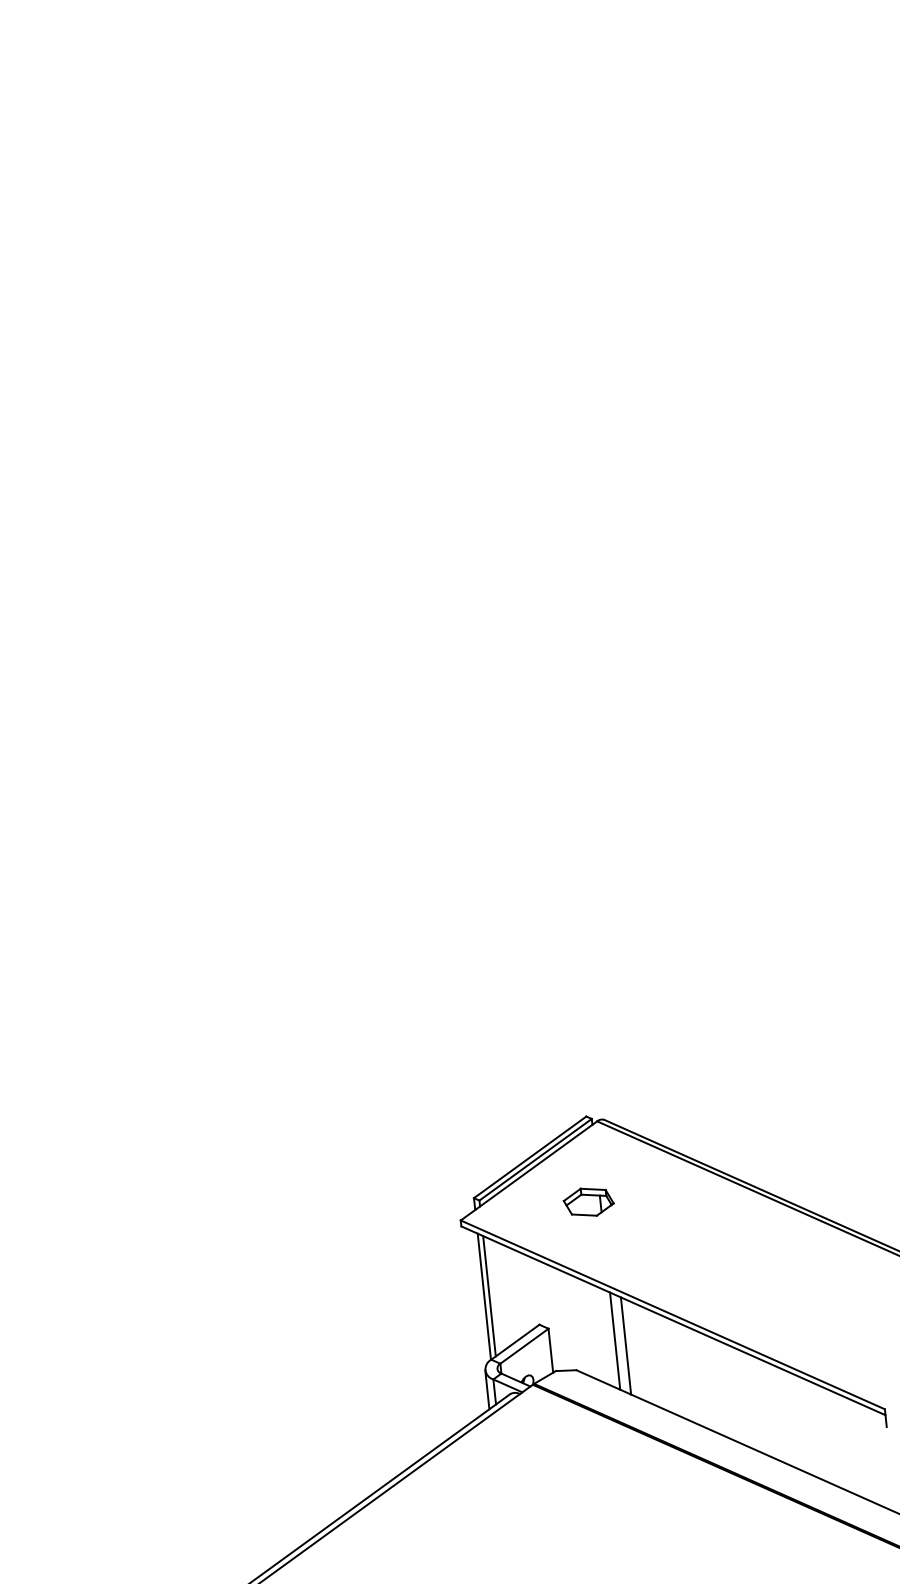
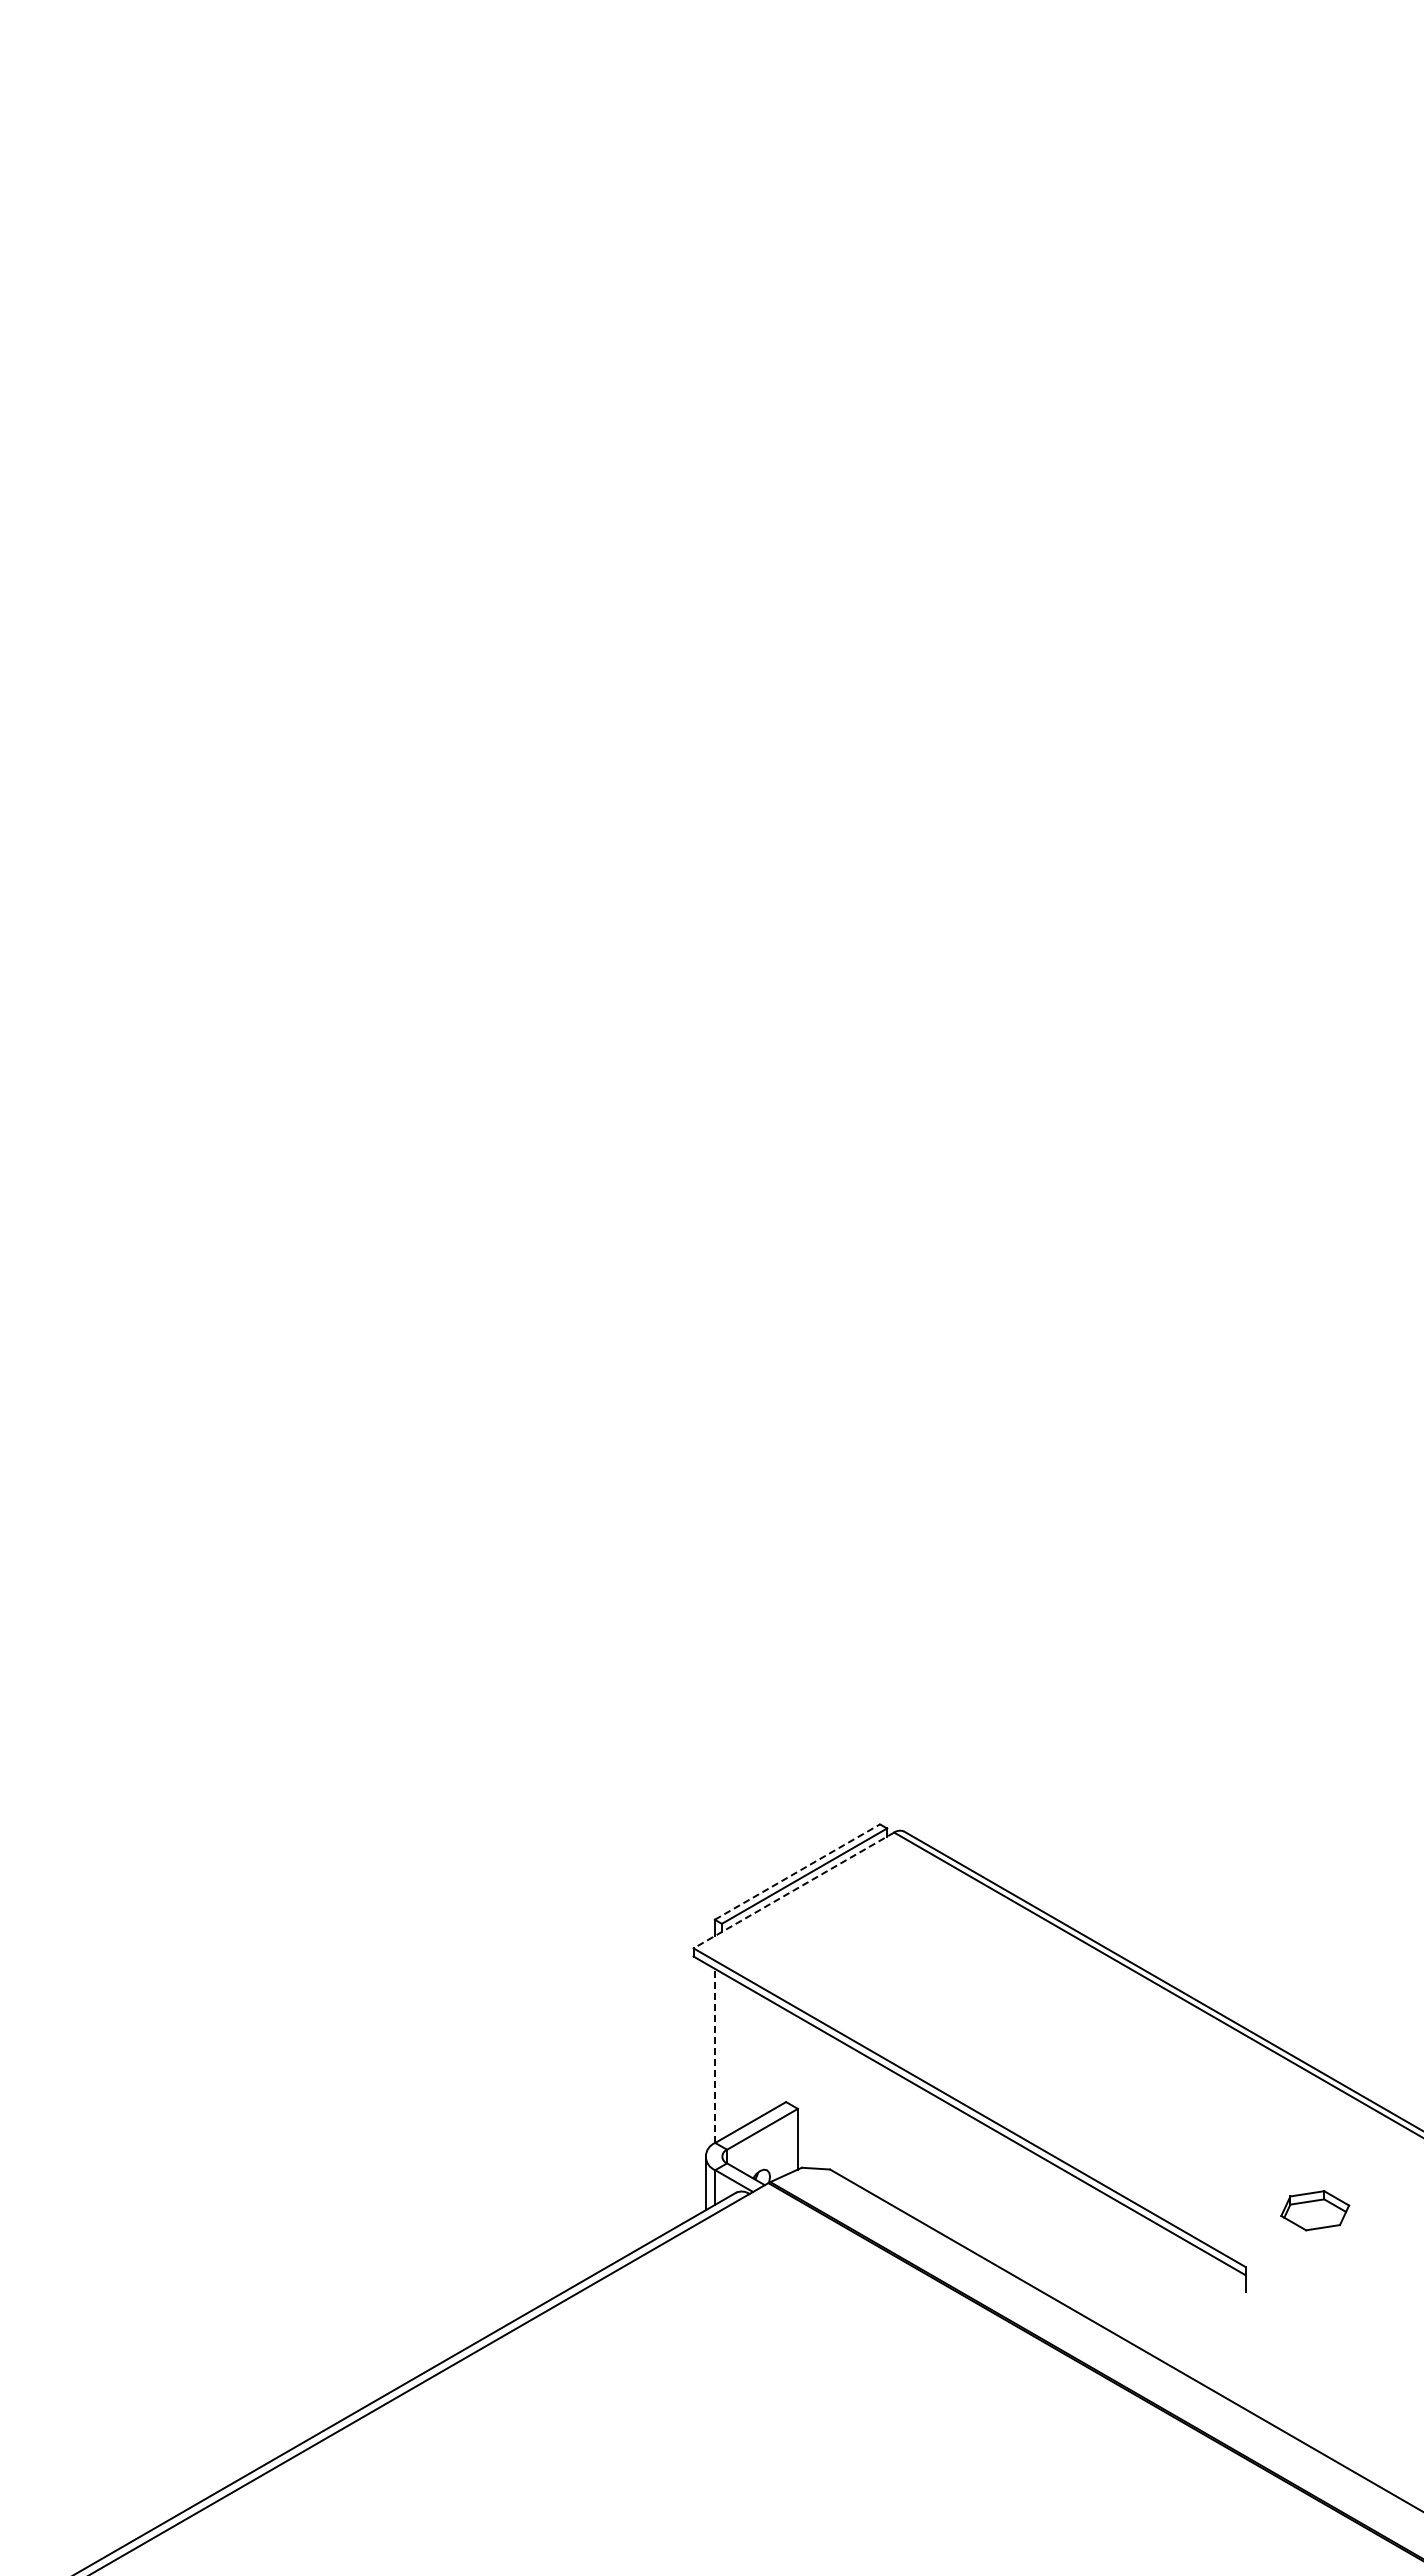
line: (530, 1156) -> (797, 1871), solid -> dashed
line: (528, 1170) -> (793, 1890), solid -> dashed
part: (589, 1201) -> (871, 1941), removed
line: (489, 1295) -> (721, 2055), removed
line: (484, 1296) -> (714, 2055), solid -> dashed
line: (615, 1341) -> (887, 2135), removed
line: (626, 1345) -> (901, 2143), removed

